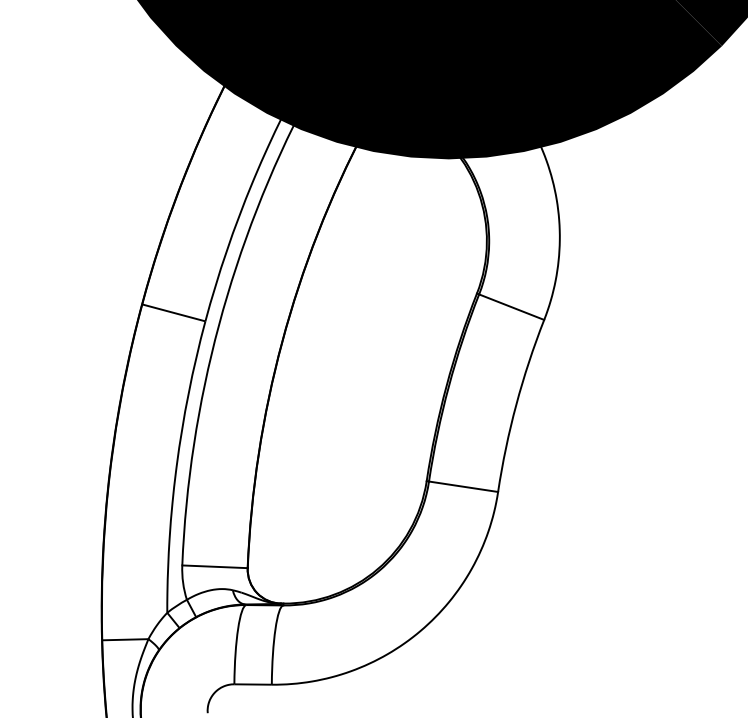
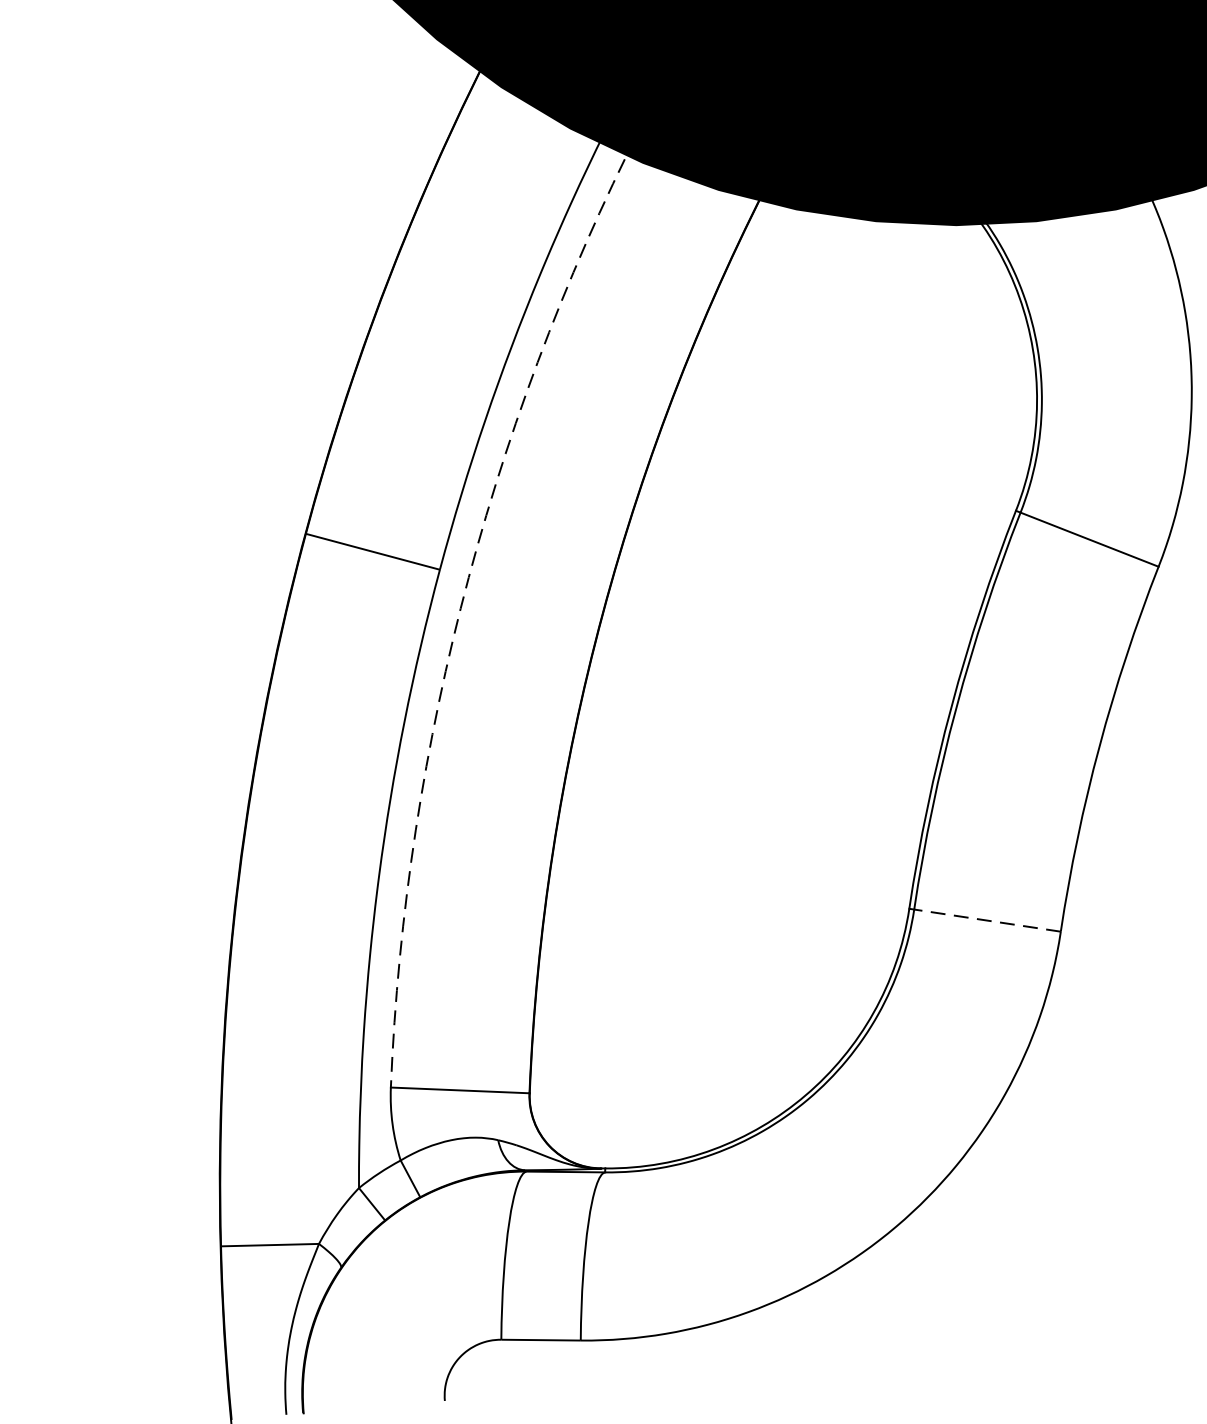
arc: (219, 325) -> (469, 578), solid -> dashed
line: (463, 486) -> (987, 920), solid -> dashed

